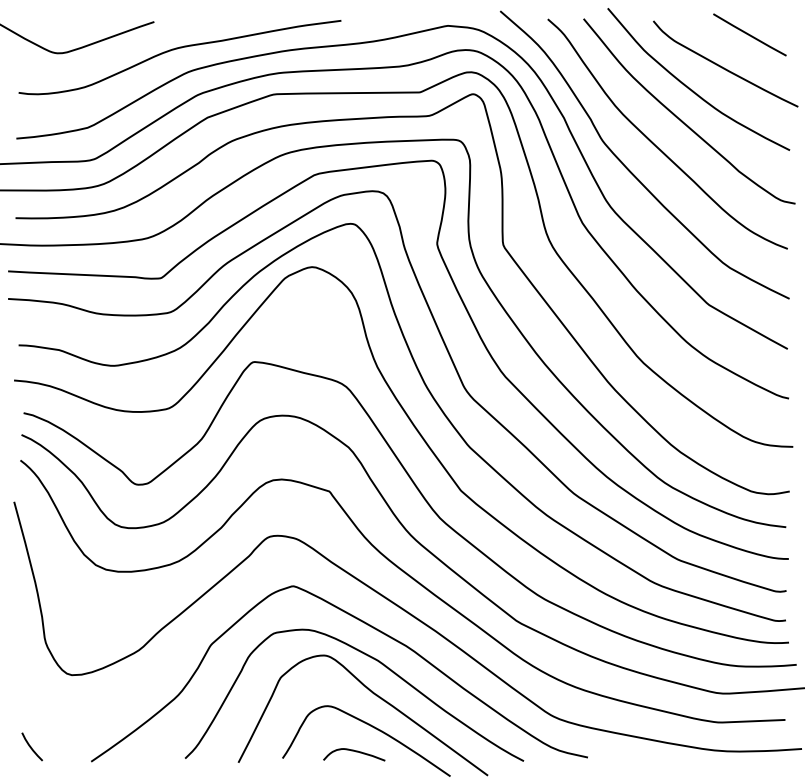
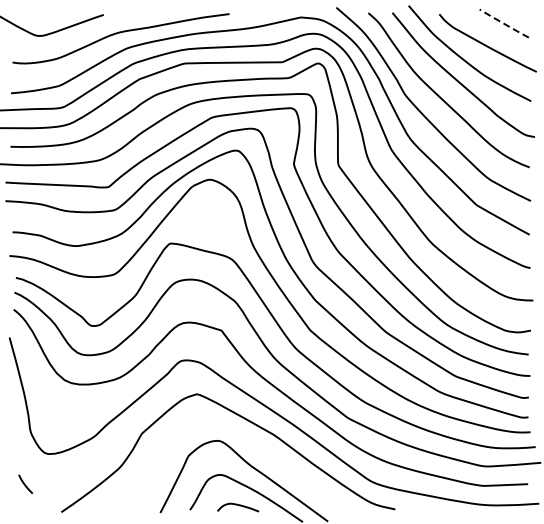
line: (750, 34) -> (504, 23), solid -> dashed
curve: (376, 662) -> (253, 445), removed
curve: (31, 745) -> (25, 483), moved

